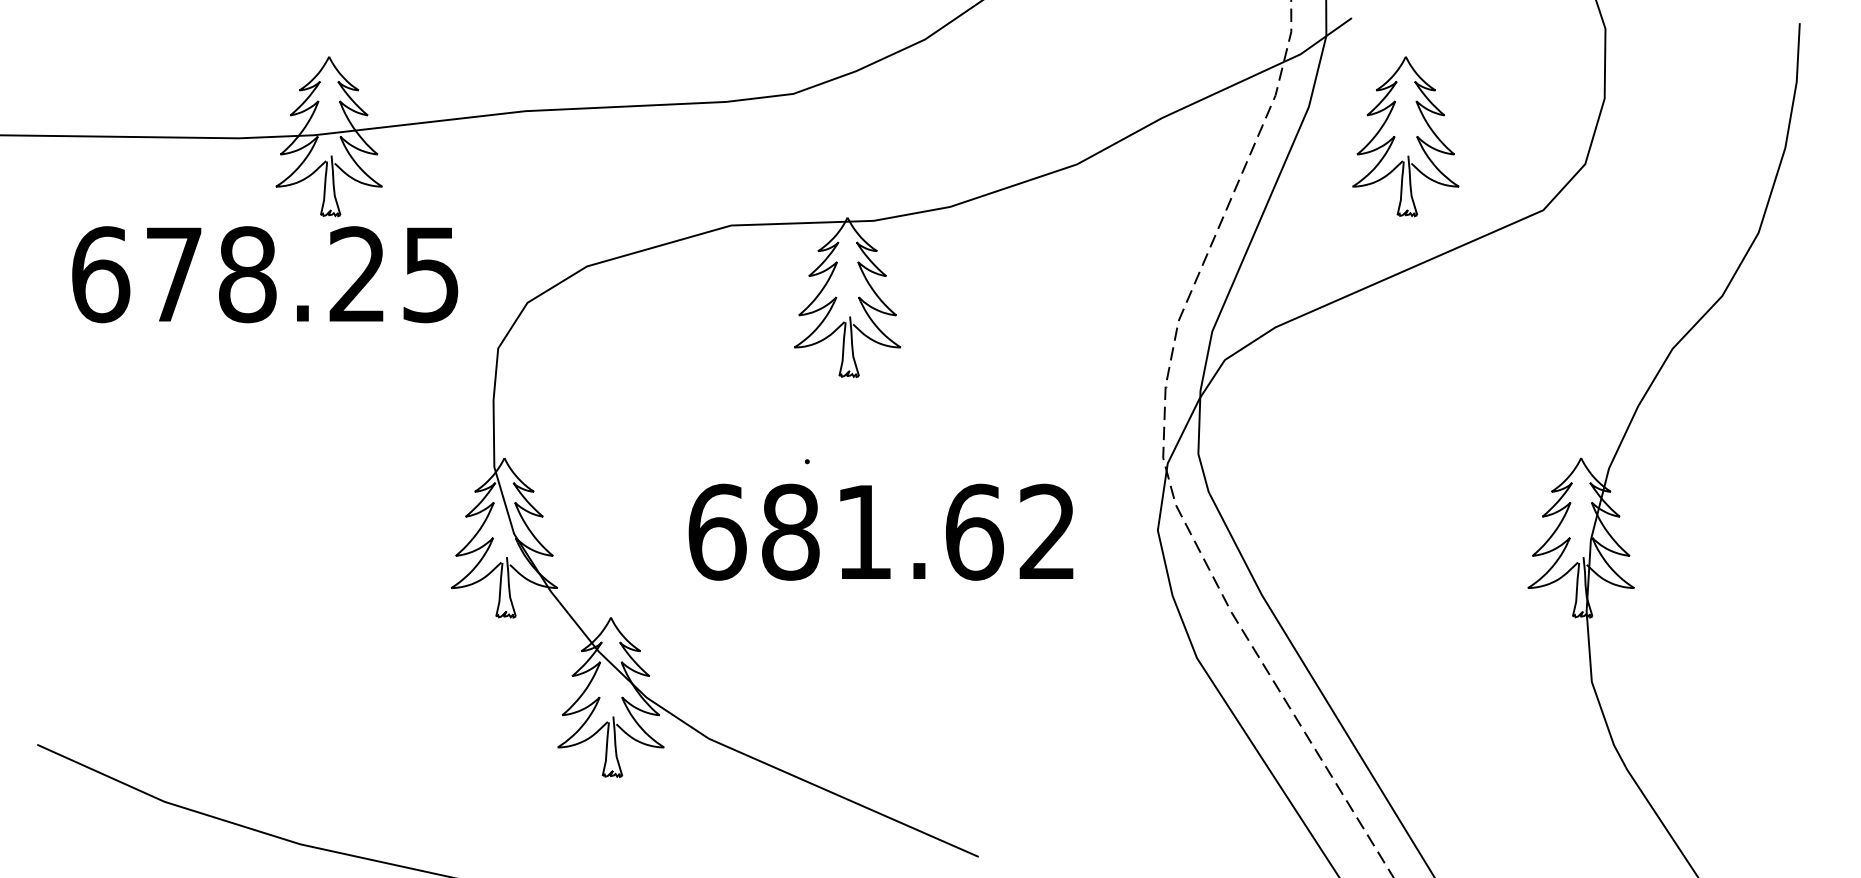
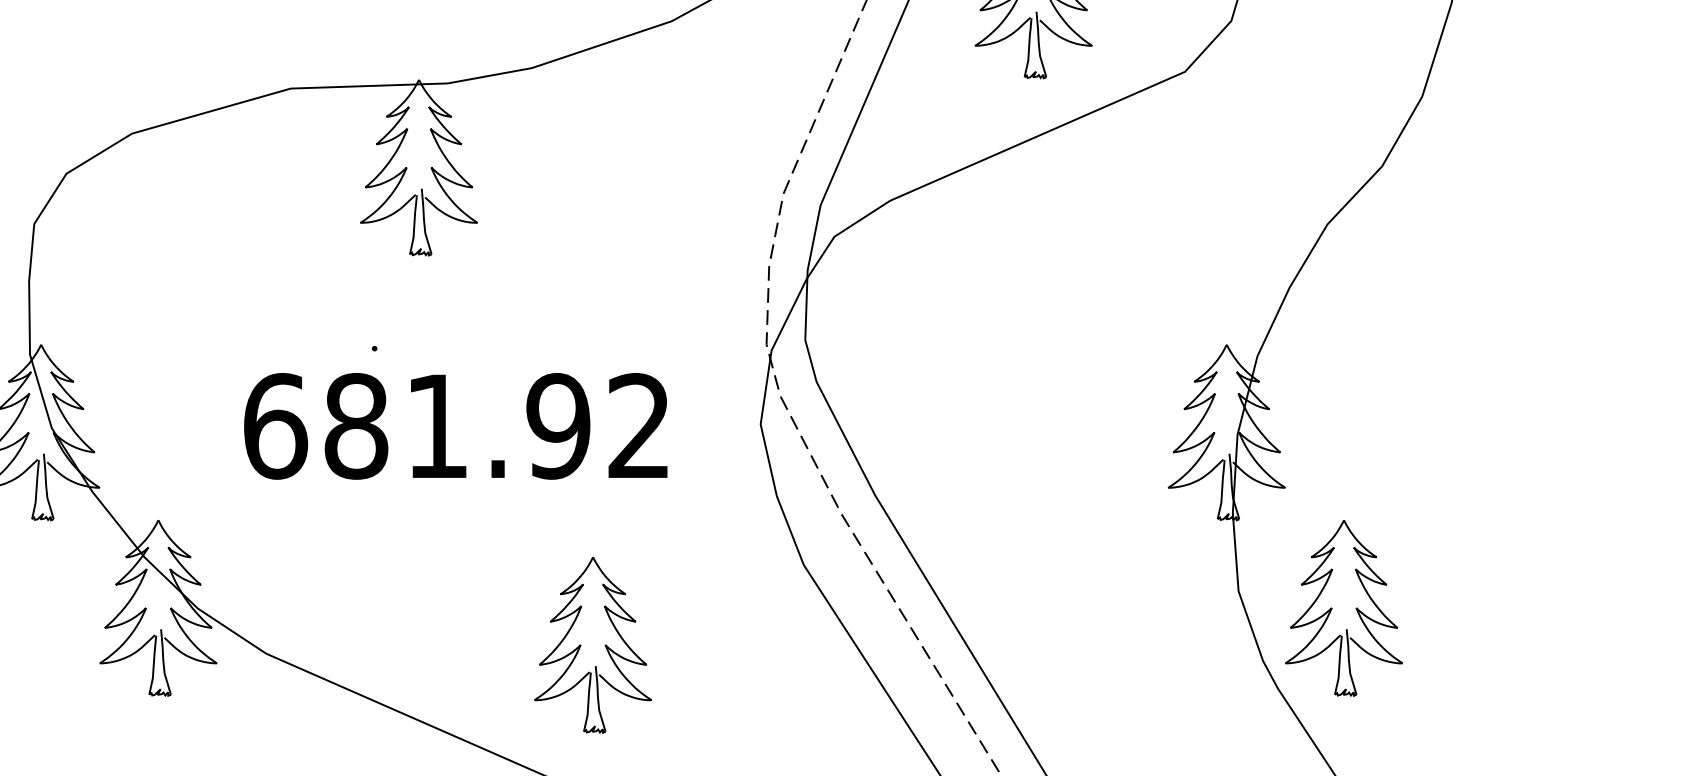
text: (974, 531) -> (558, 425), 681.62 -> 681.92
part: (1677, 697) -> (1332, 608), added
part: (1005, 730) -> (592, 644), added

